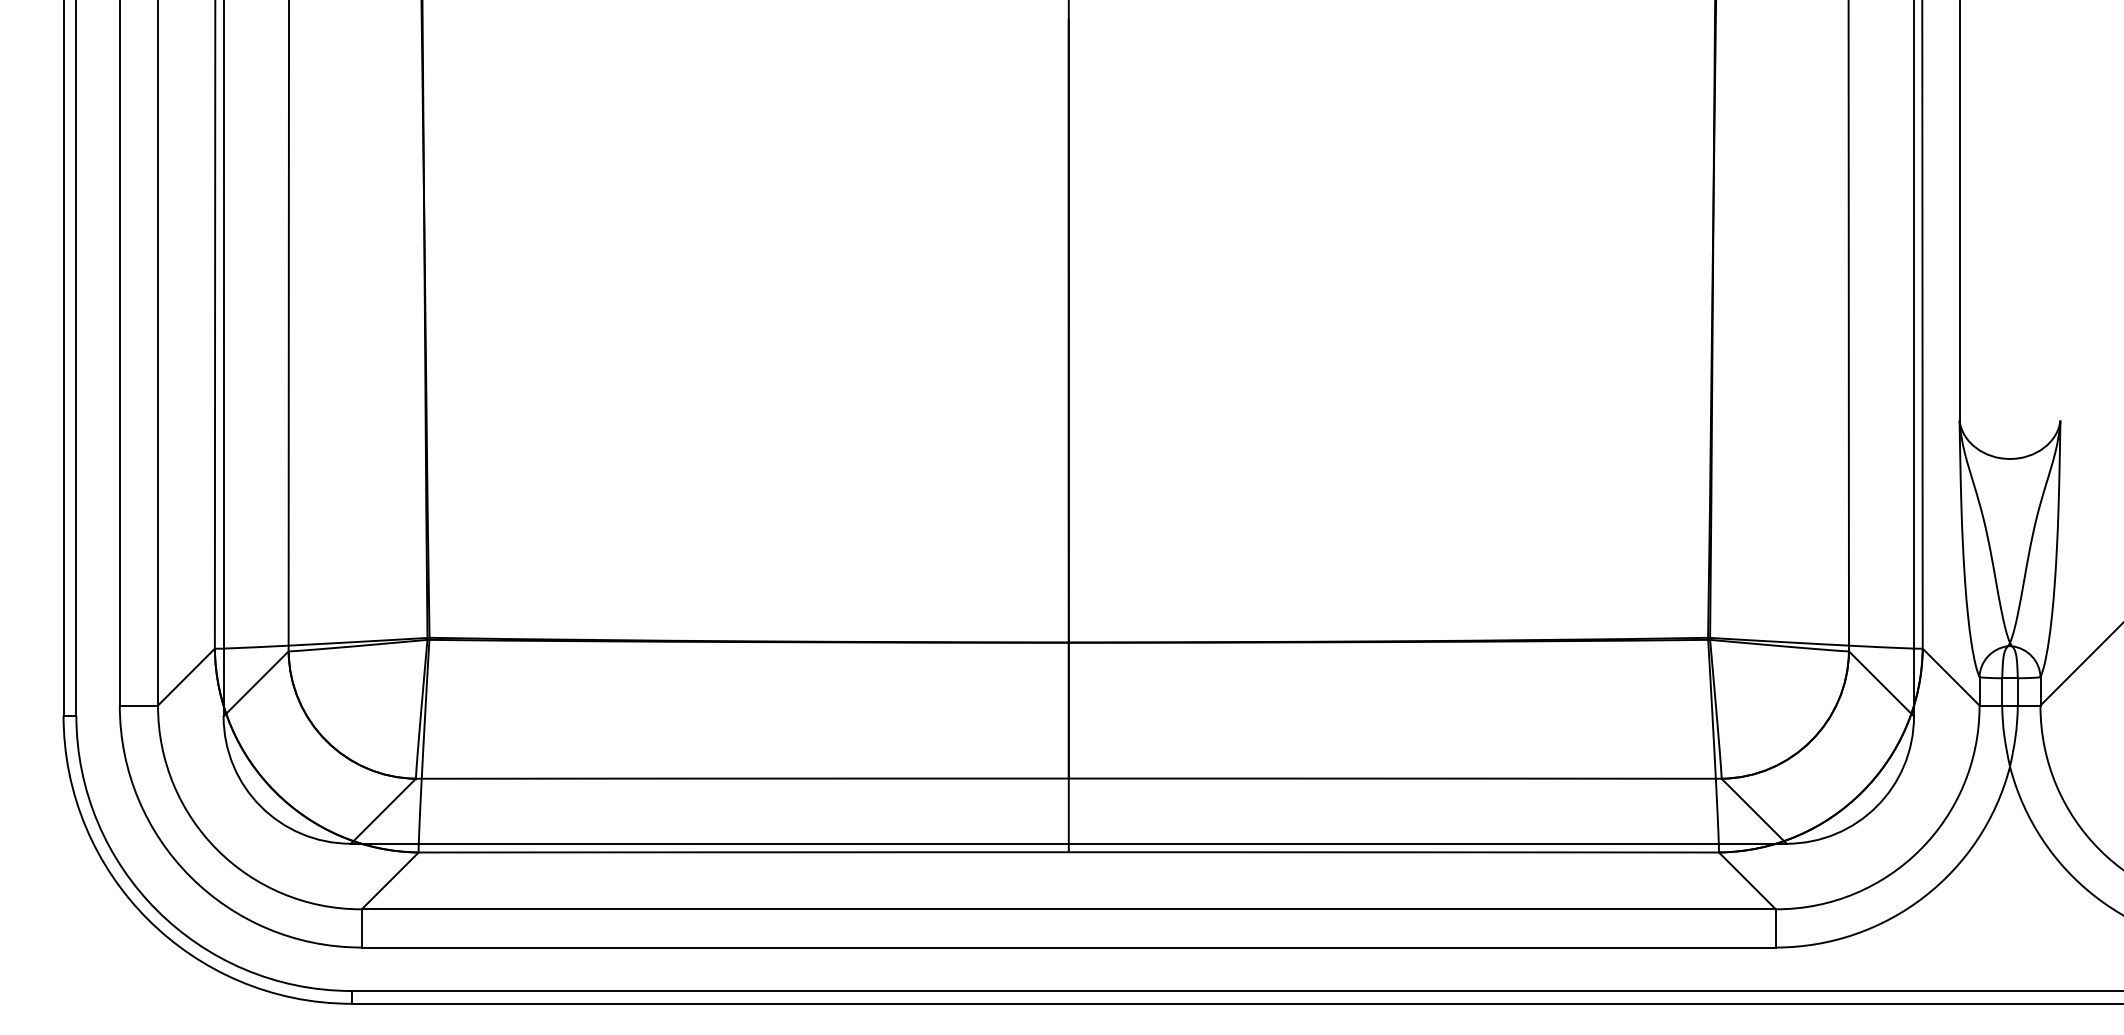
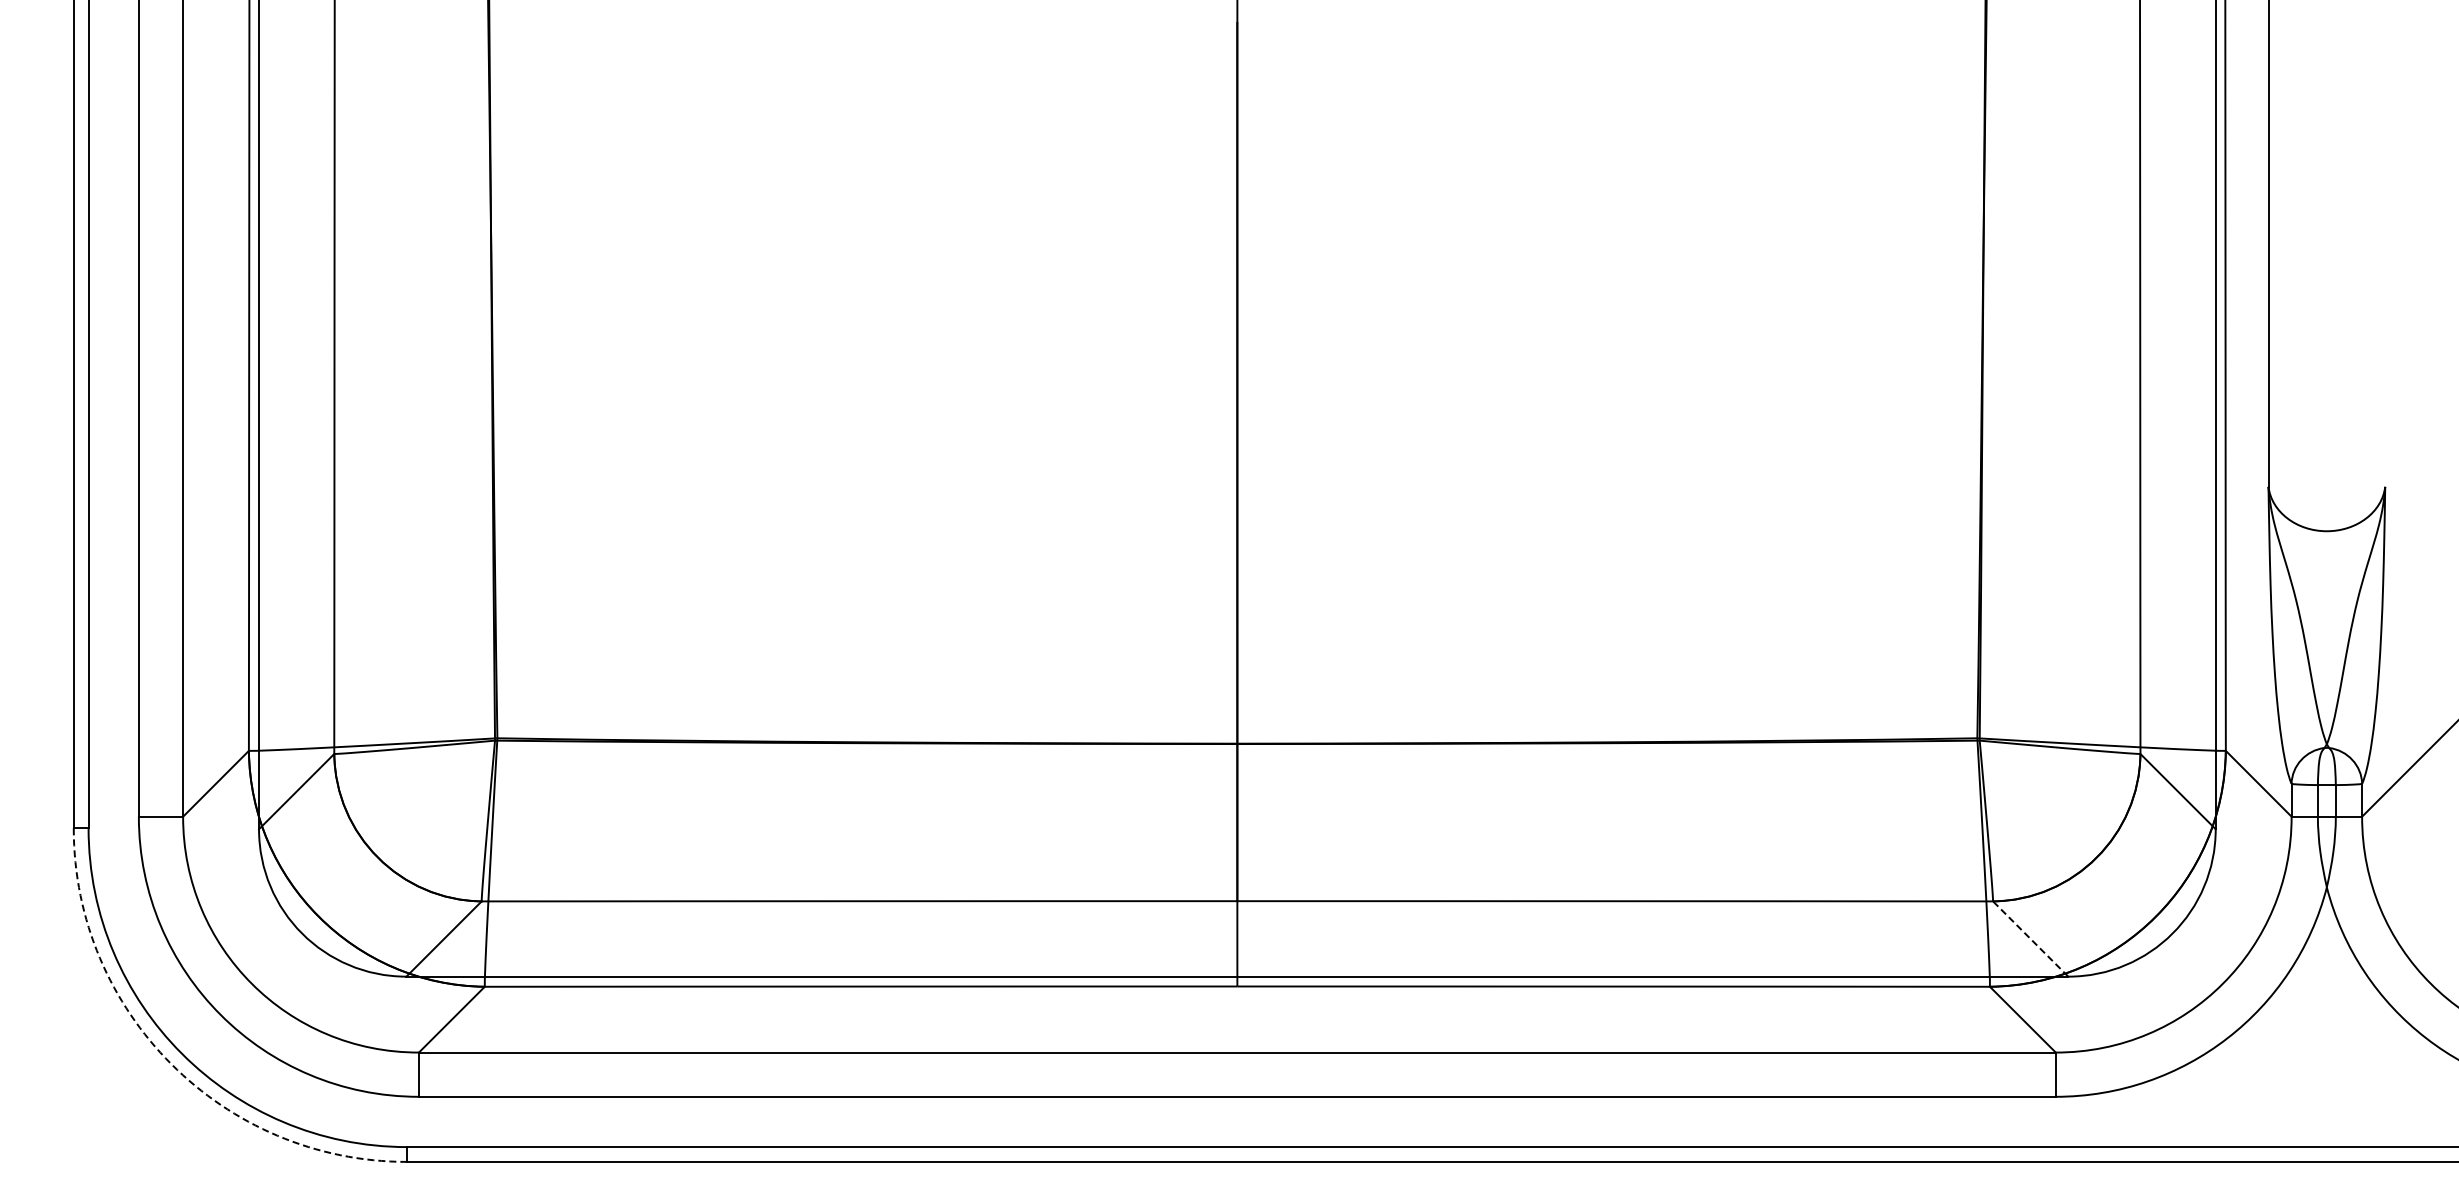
line: (1753, 810) -> (2030, 938), solid -> dashed
arc: (147, 919) -> (171, 1064), solid -> dashed

